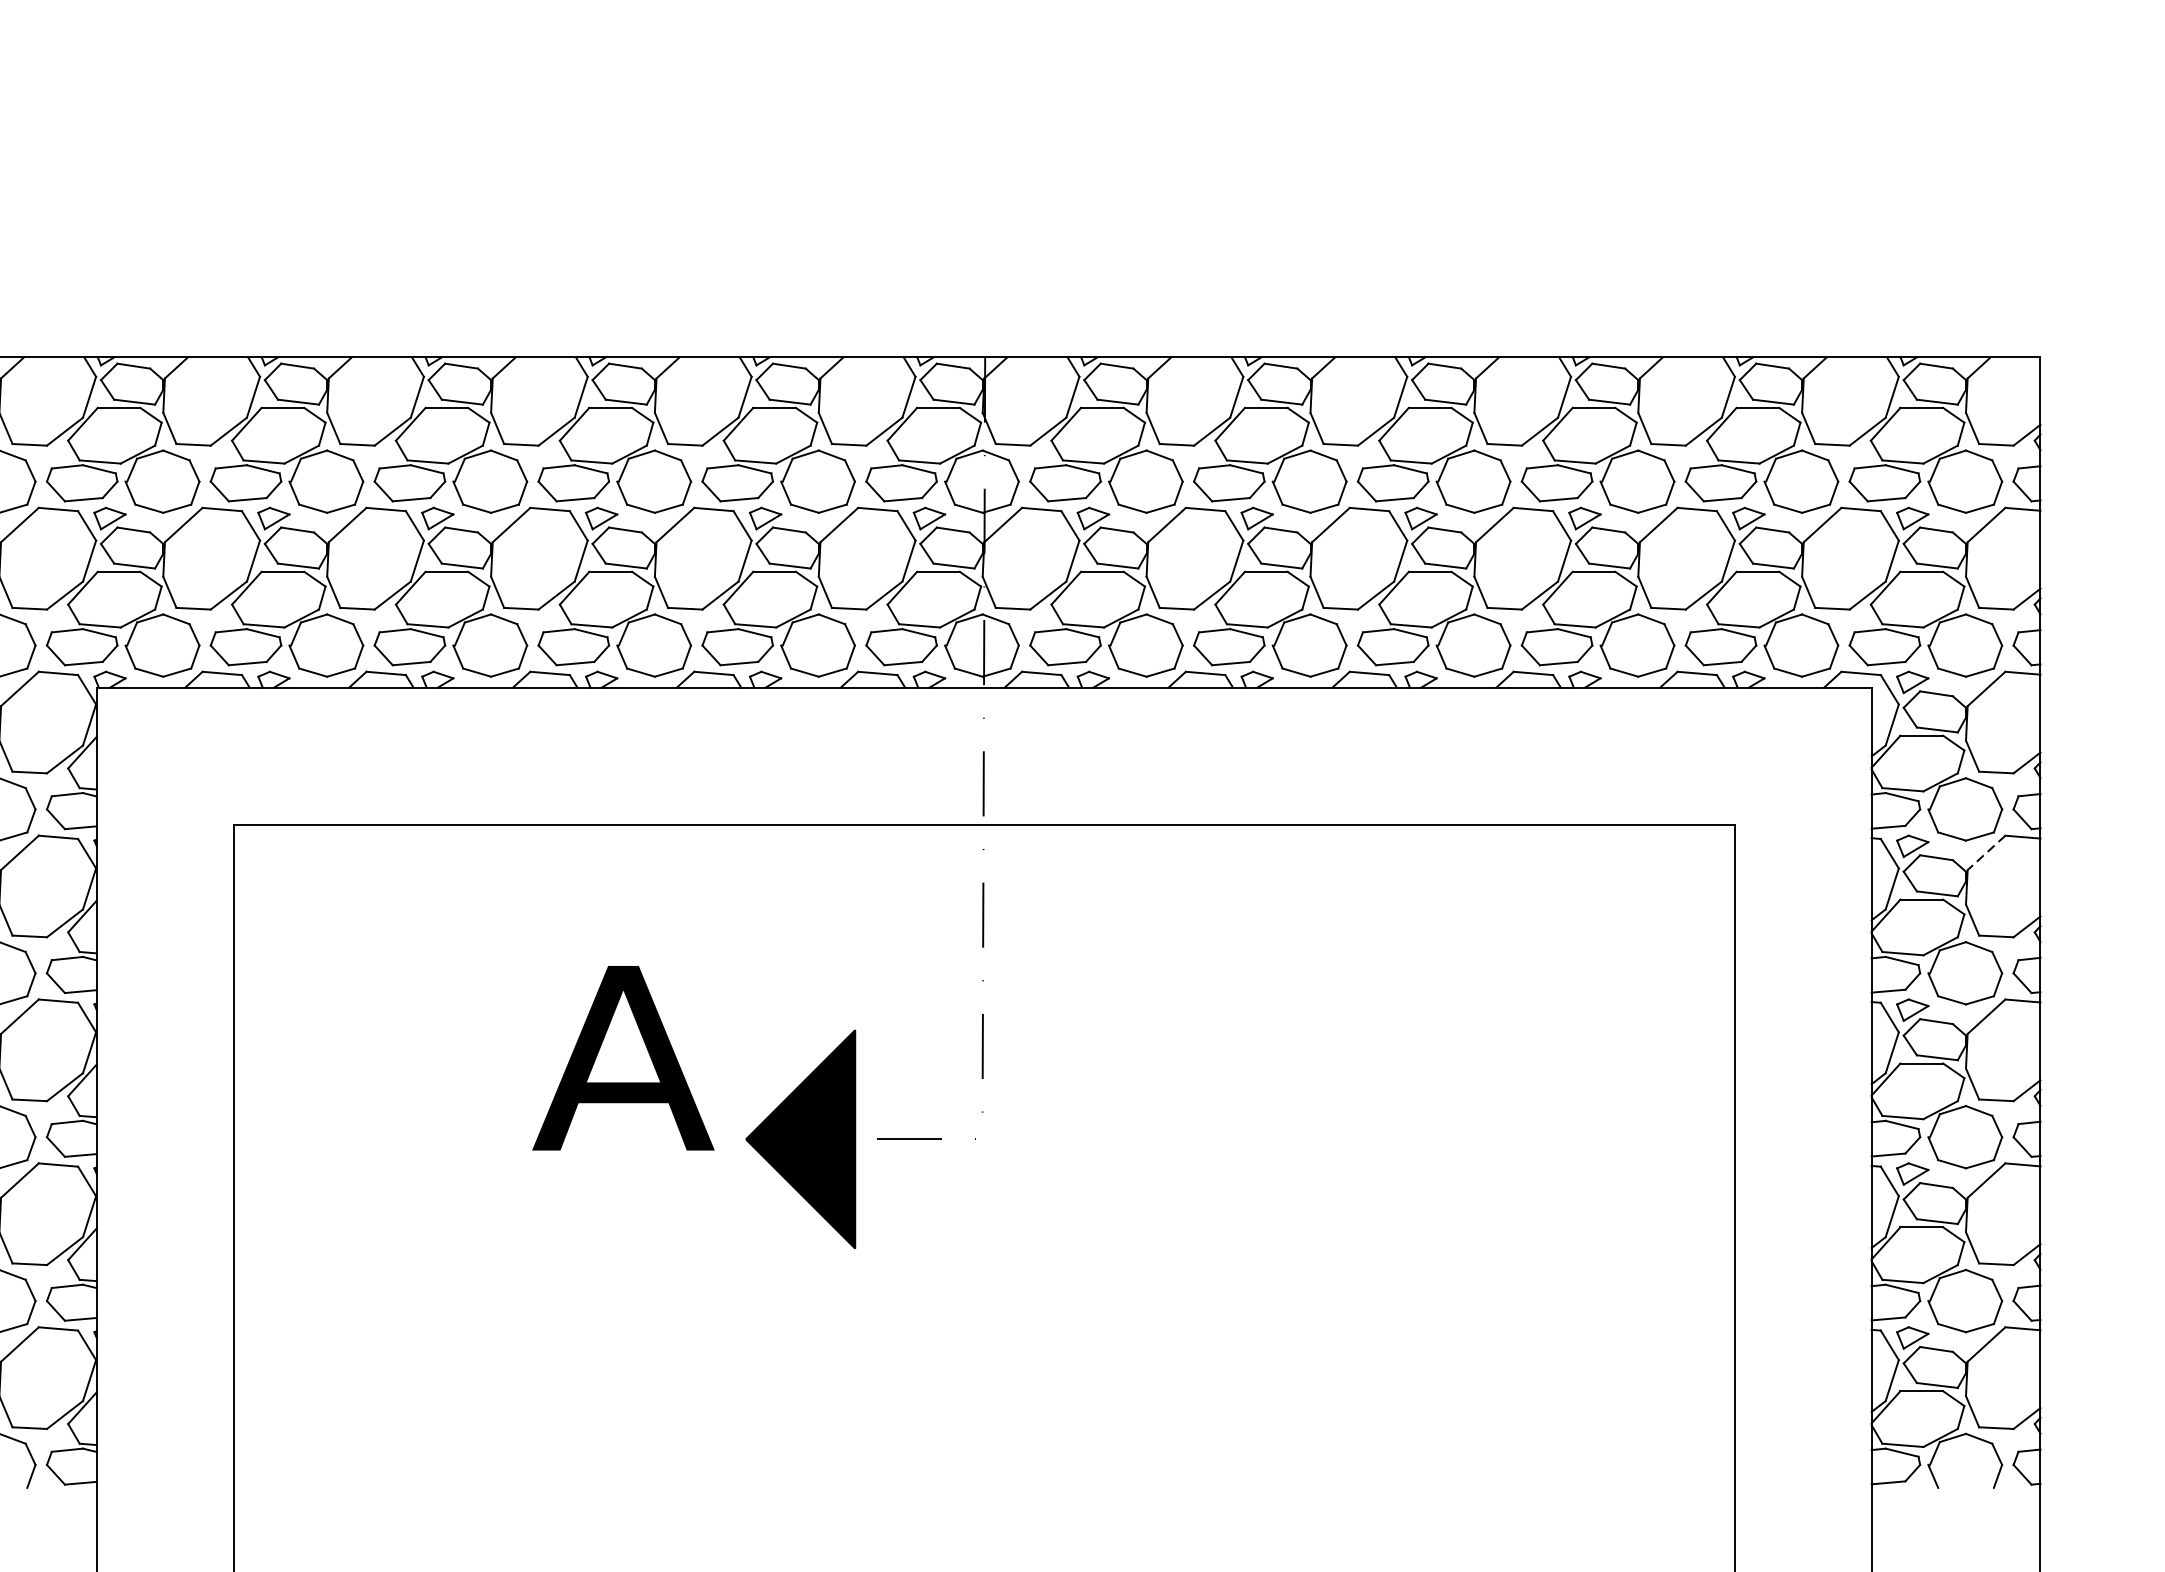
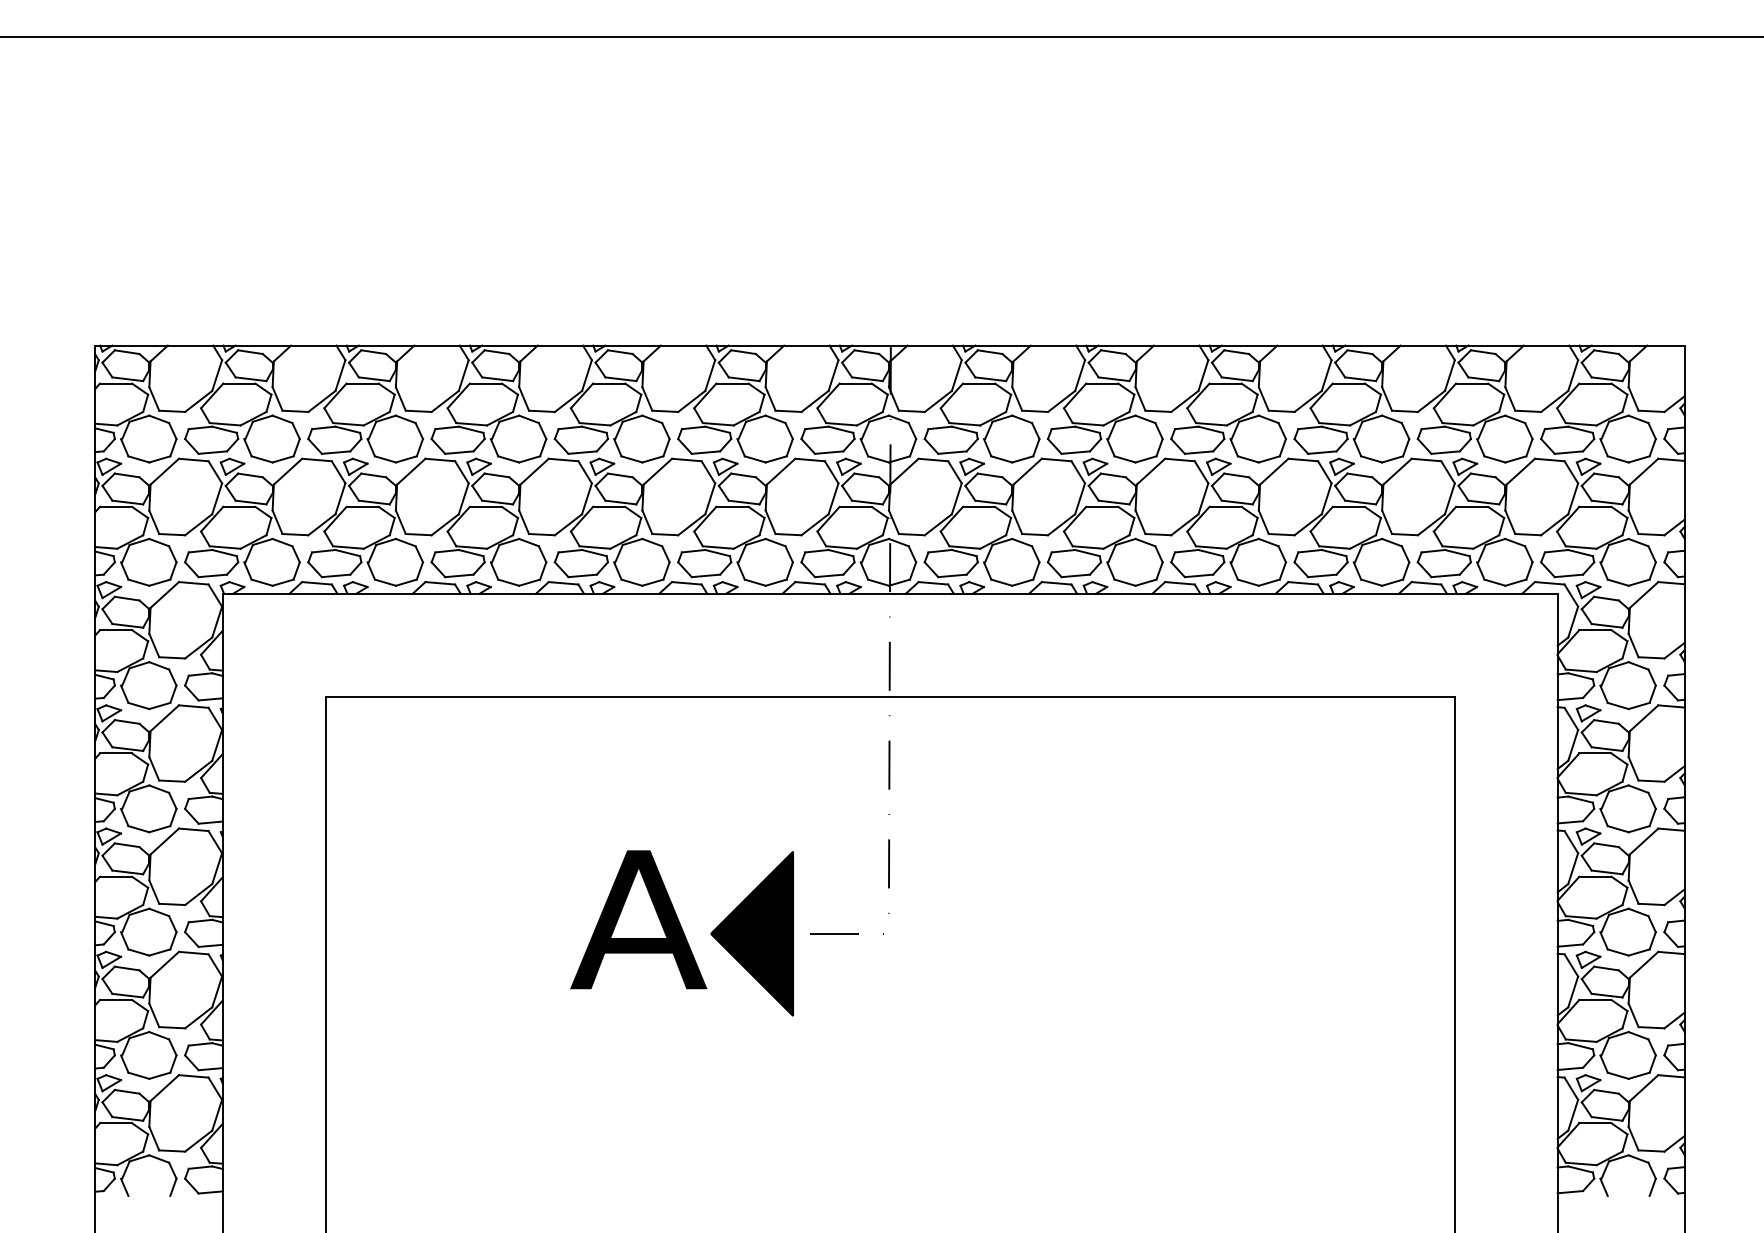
line: (1985, 853) -> (1643, 718), dashed -> solid
text: (623, 1057) -> (638, 919), moved

